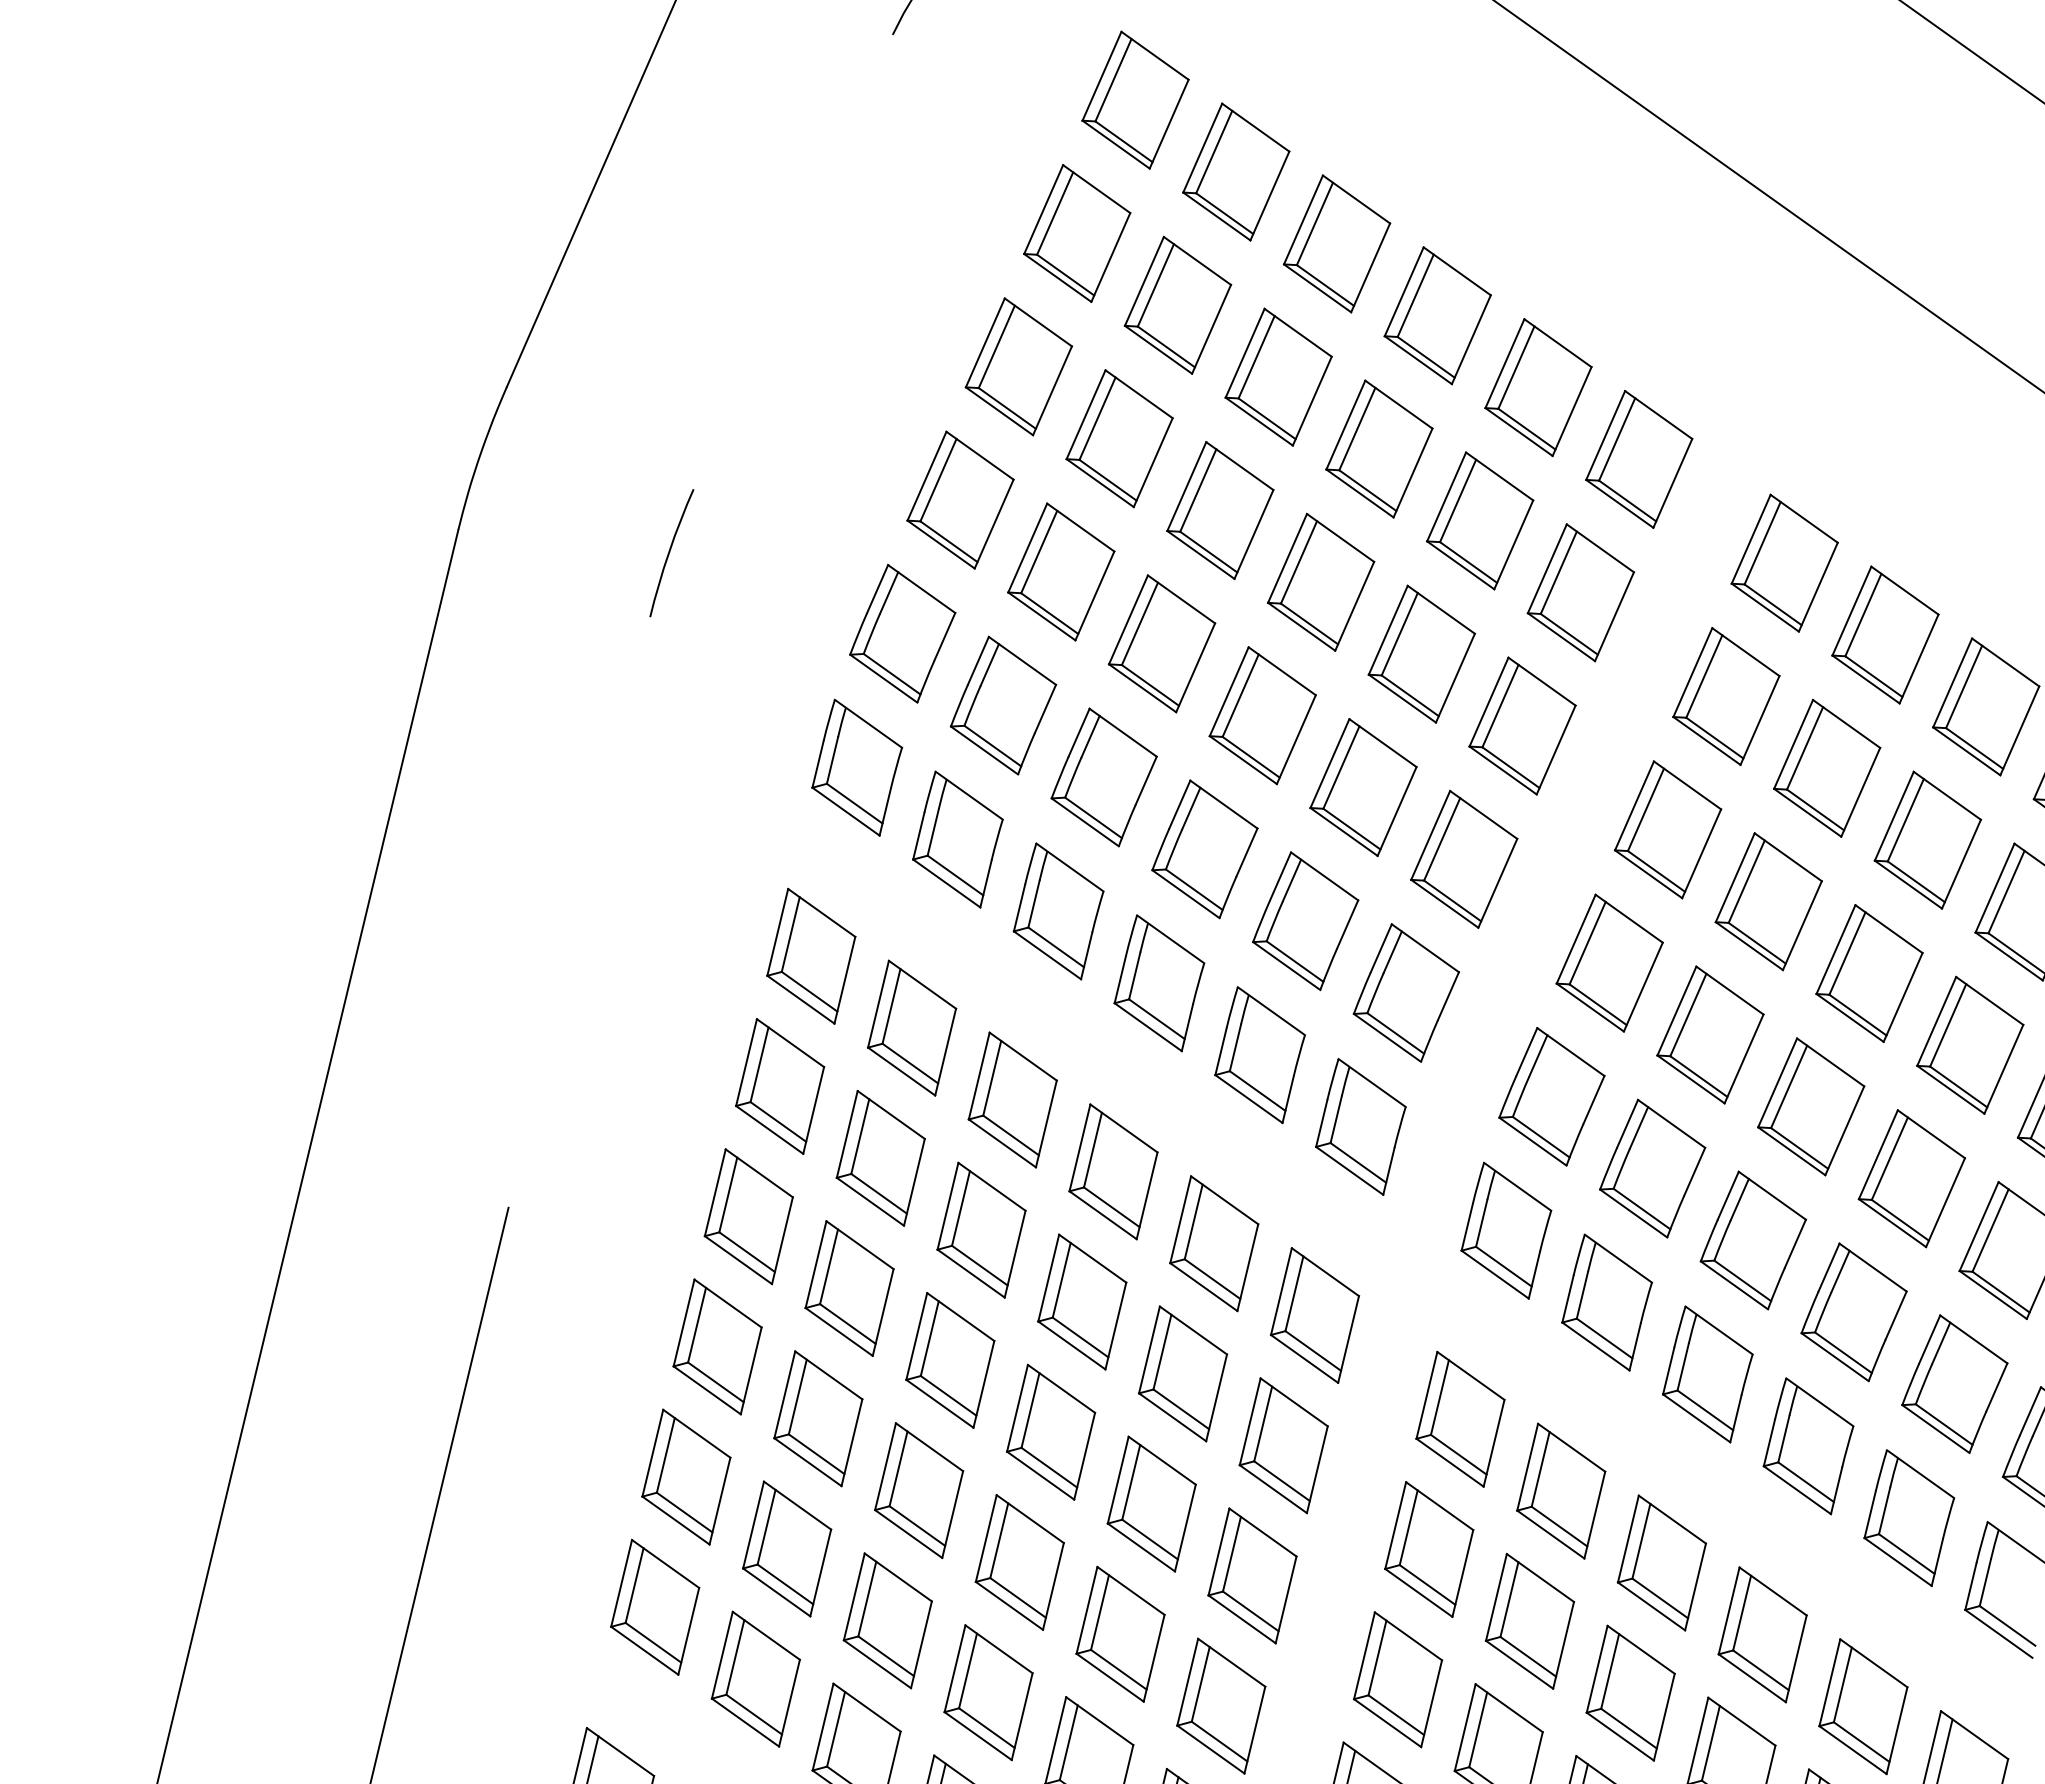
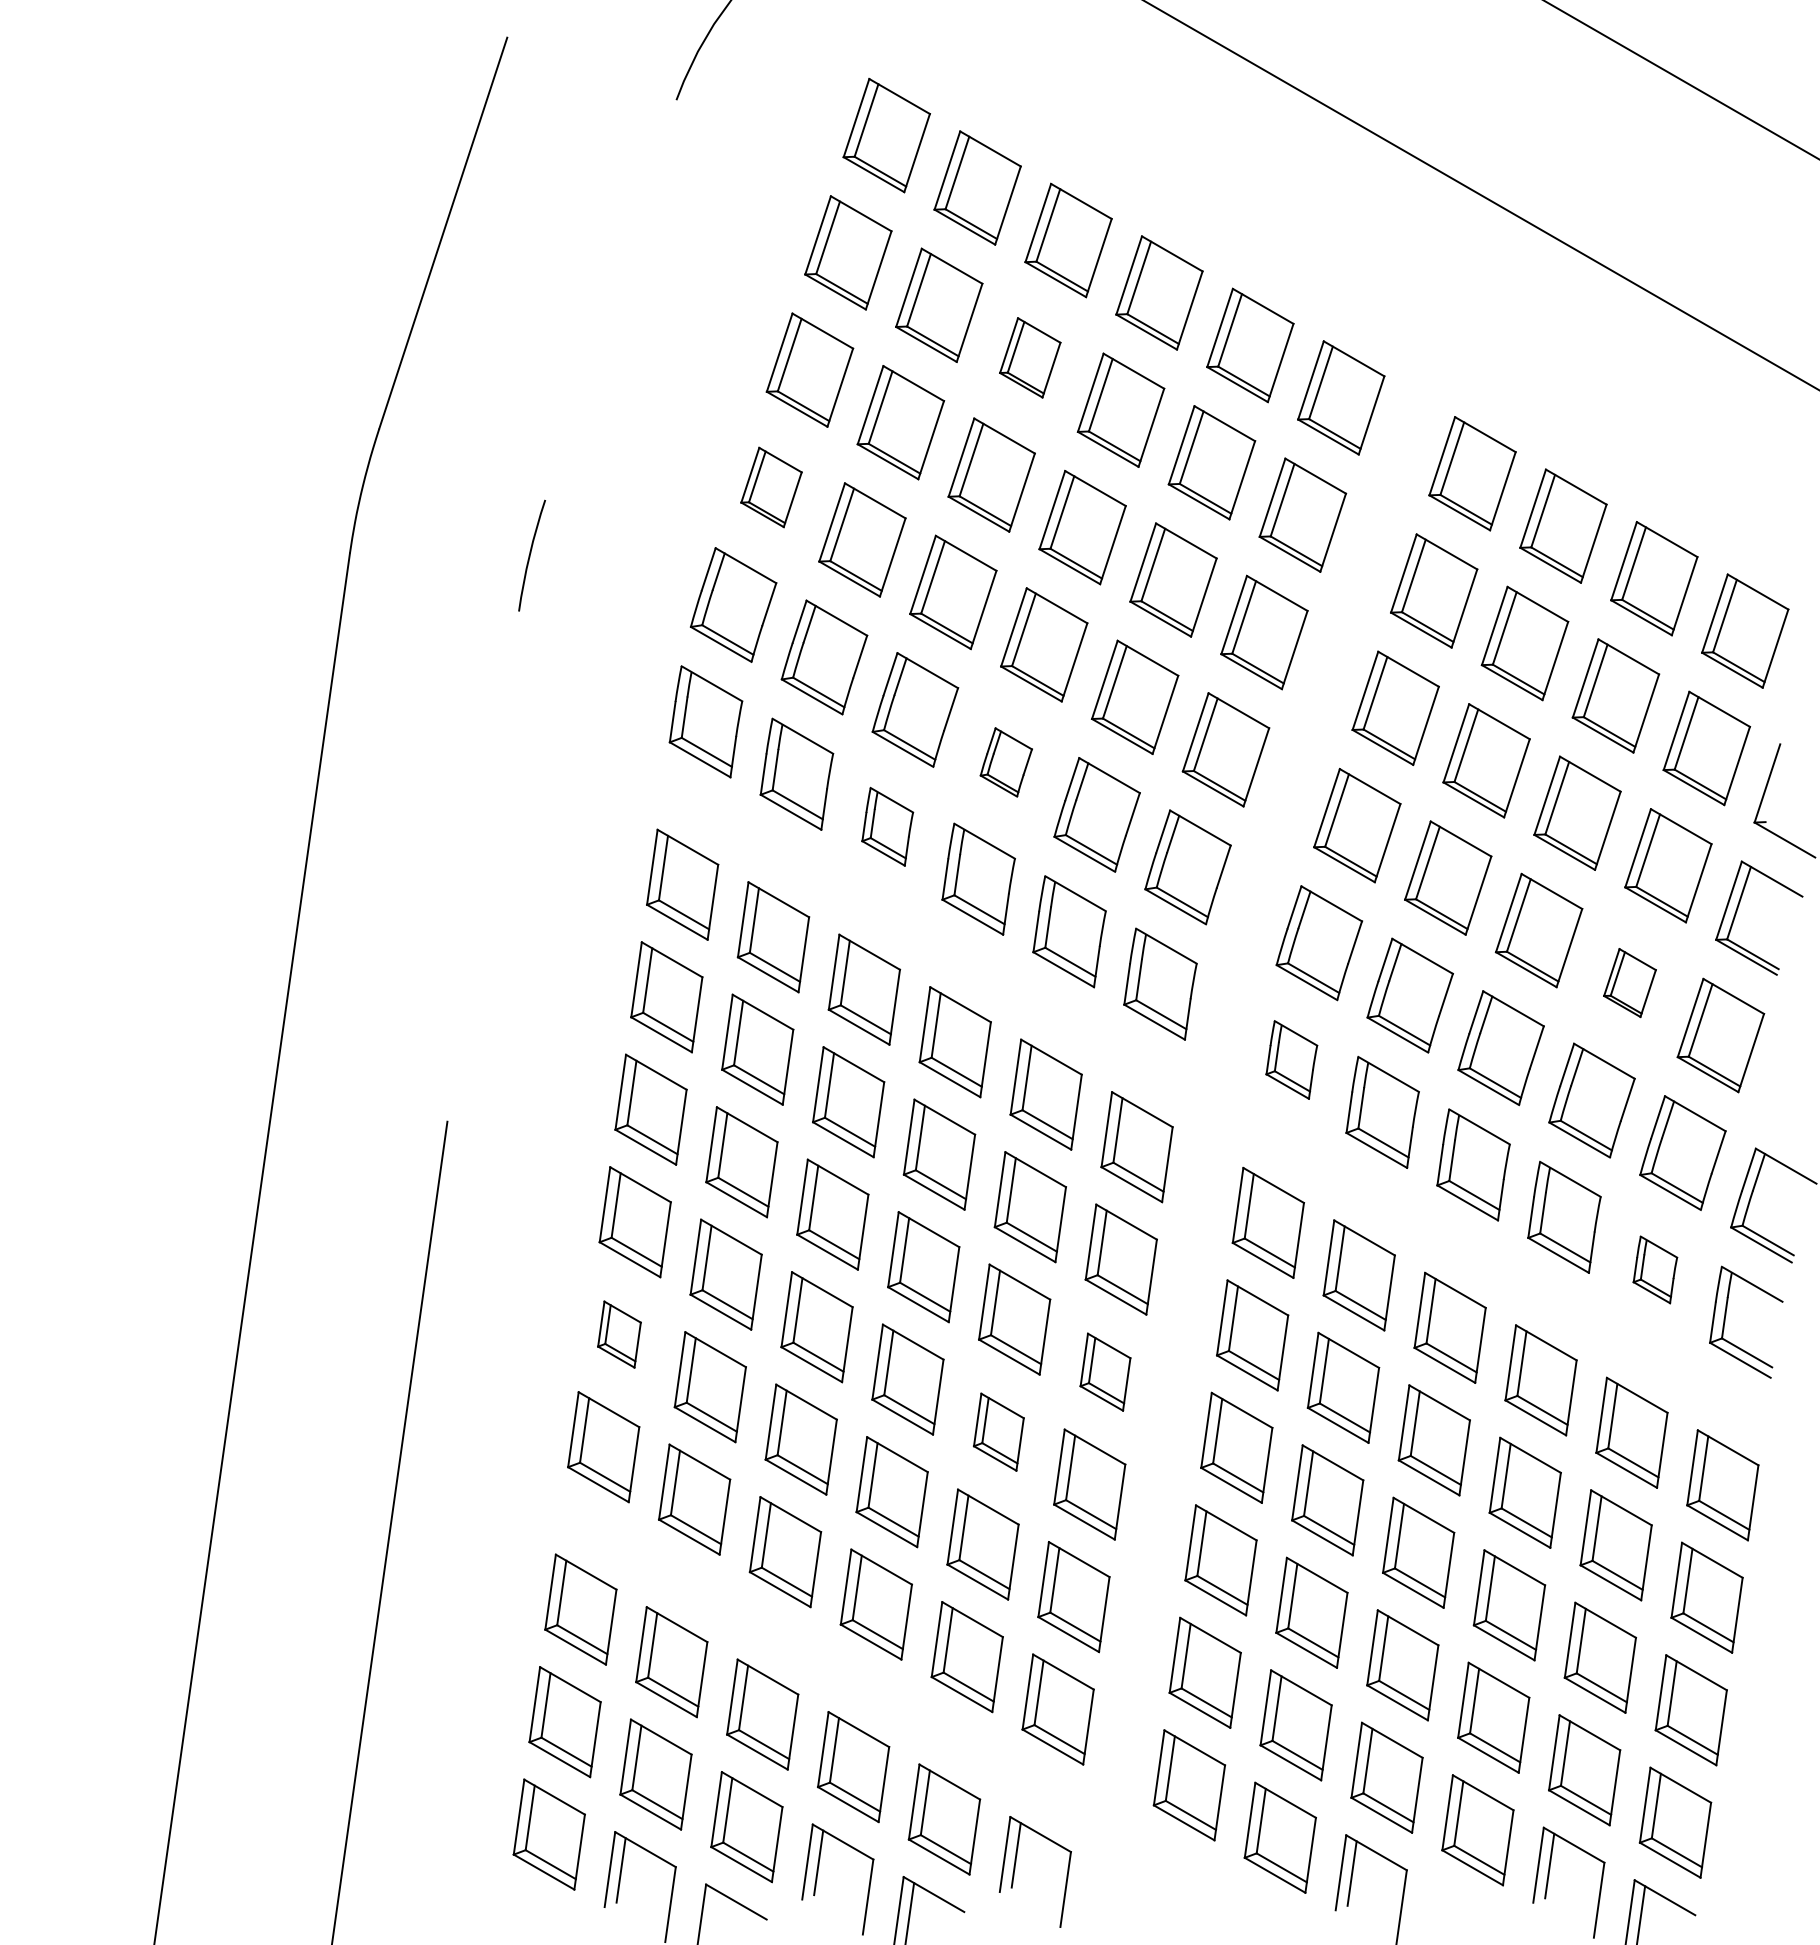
part: (1279, 376) -> (1030, 357), size x0.7
part: (960, 500) -> (771, 487), size x0.7
part: (1205, 849) -> (1006, 762), size x0.6
part: (1058, 911) -> (887, 826), size x0.7
part: (1911, 1177) -> (1629, 982), size x0.6
part: (1506, 1230) -> (1291, 1059), size x0.7
part: (686, 1476) -> (619, 1334), size x0.6
part: (1909, 1517) -> (1655, 1269), size x0.6
part: (1252, 1576) -> (1105, 1372), size x0.7
part: (1120, 1634) -> (998, 1432), size x0.7

